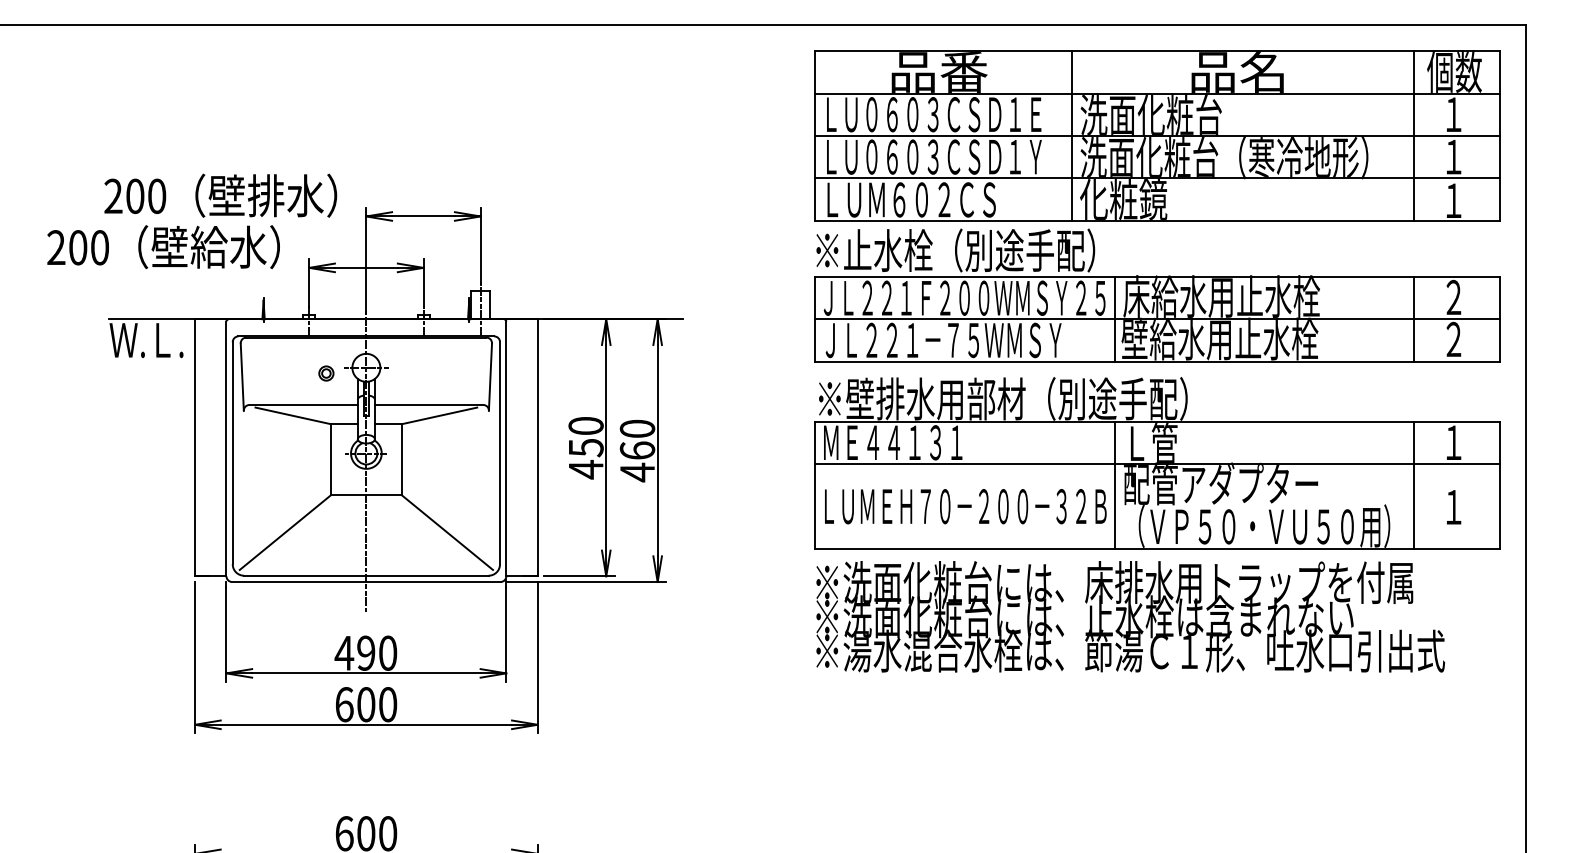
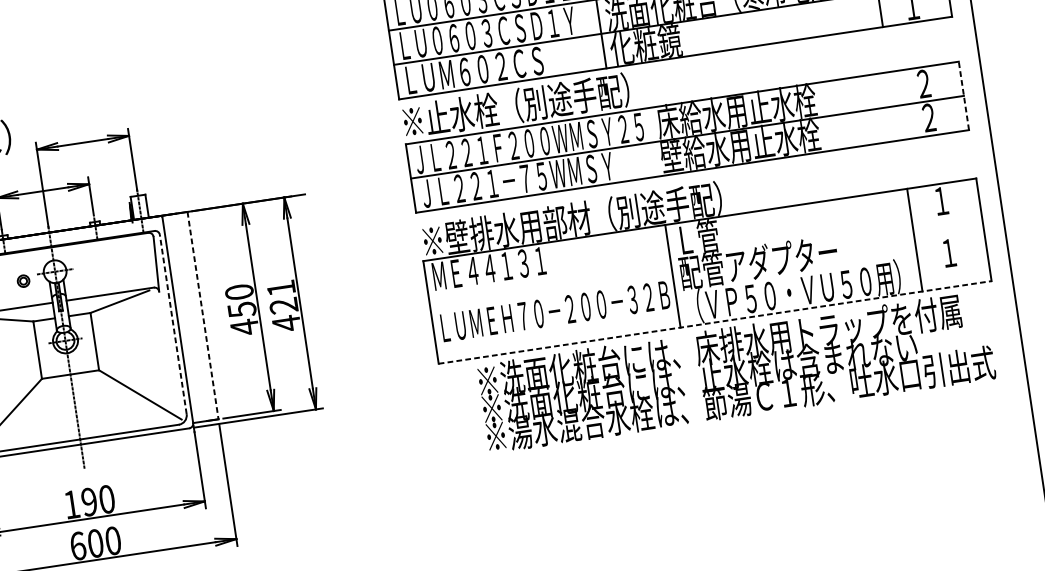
line: (1114, 318) -> (652, 141), removed
line: (1414, 318) -> (894, 105), removed
line: (1500, 318) -> (964, 95), solid -> dashed
text: (637, 439) -> (282, 296), 460 -> 421
line: (537, 447) -> (202, 315), solid -> dashed
line: (500, 452) -> (173, 323), solid -> dashed
line: (1157, 464) -> (705, 254), removed
line: (1157, 548) -> (715, 322), solid -> dashed
text: (1130, 616) -> (736, 371), moved
text: (344, 653) -> (71, 504), 490 -> 190

